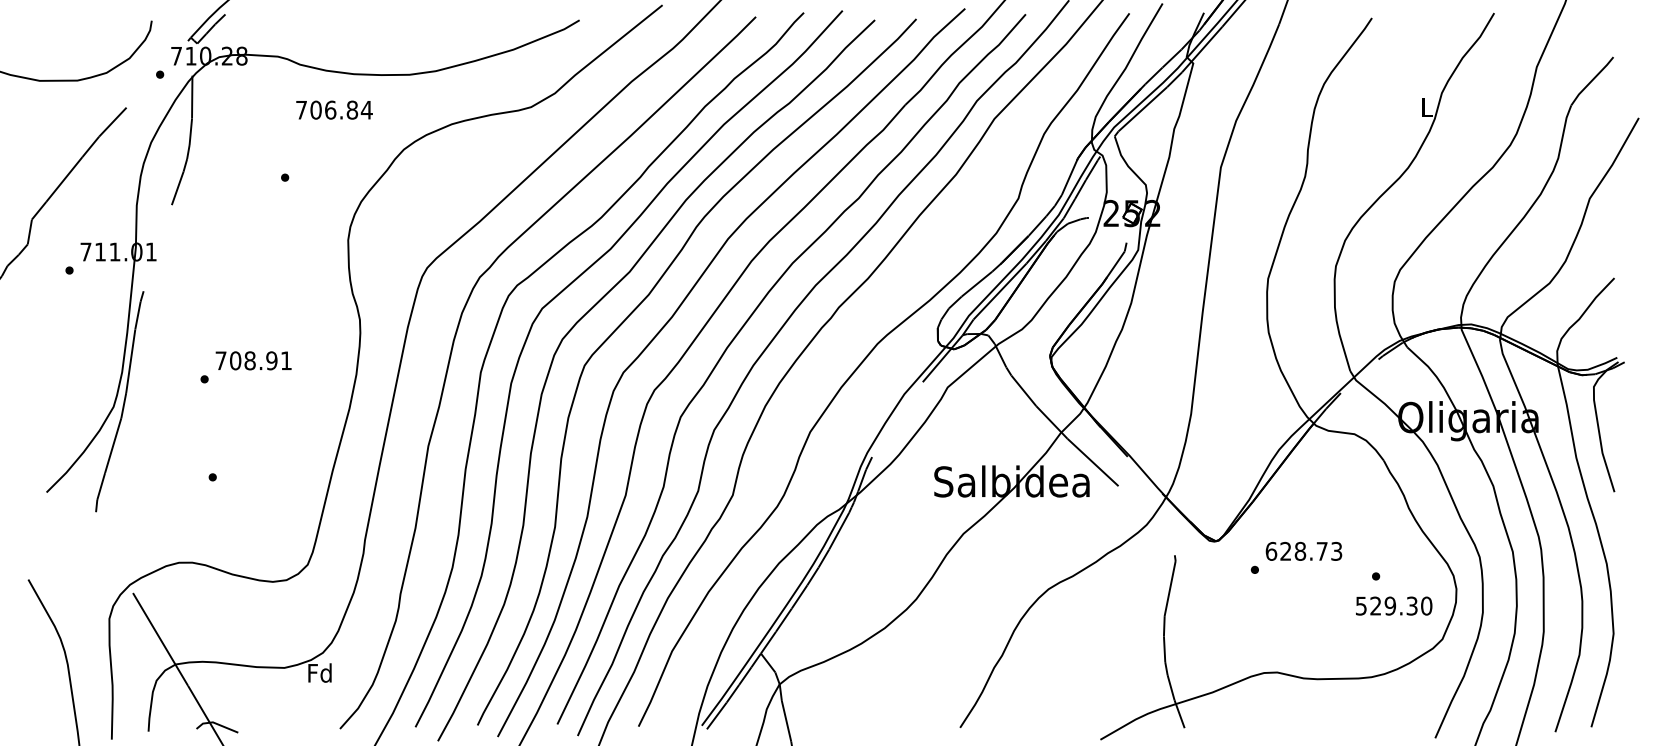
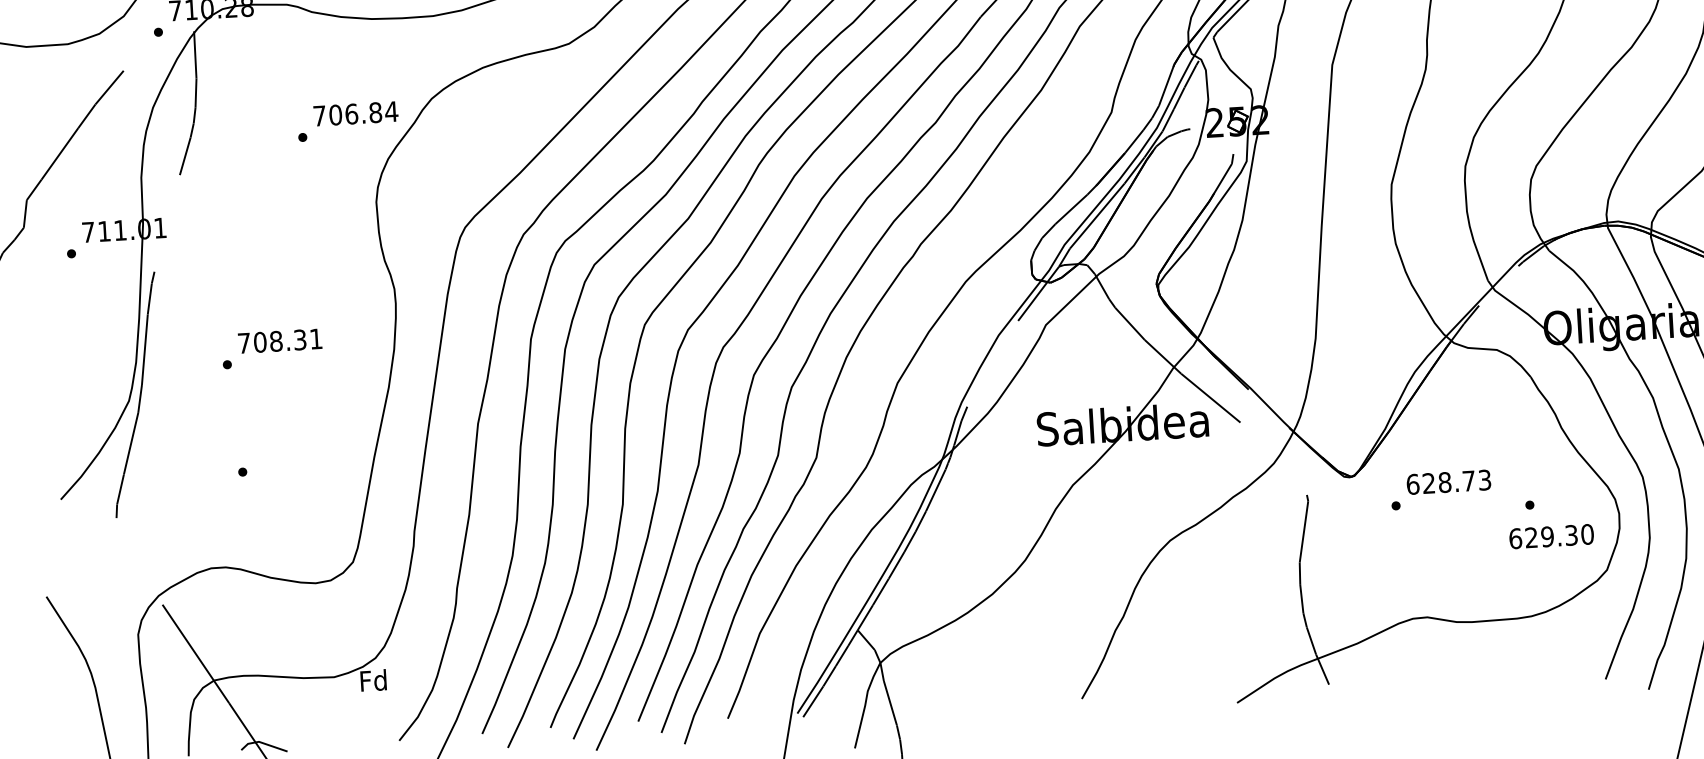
text: (334, 109) -> (355, 113), moved
text: (271, 360) -> (299, 339), 708.91 -> 708.31
text: (1361, 605) -> (1515, 538), 529.30 -> 629.30

